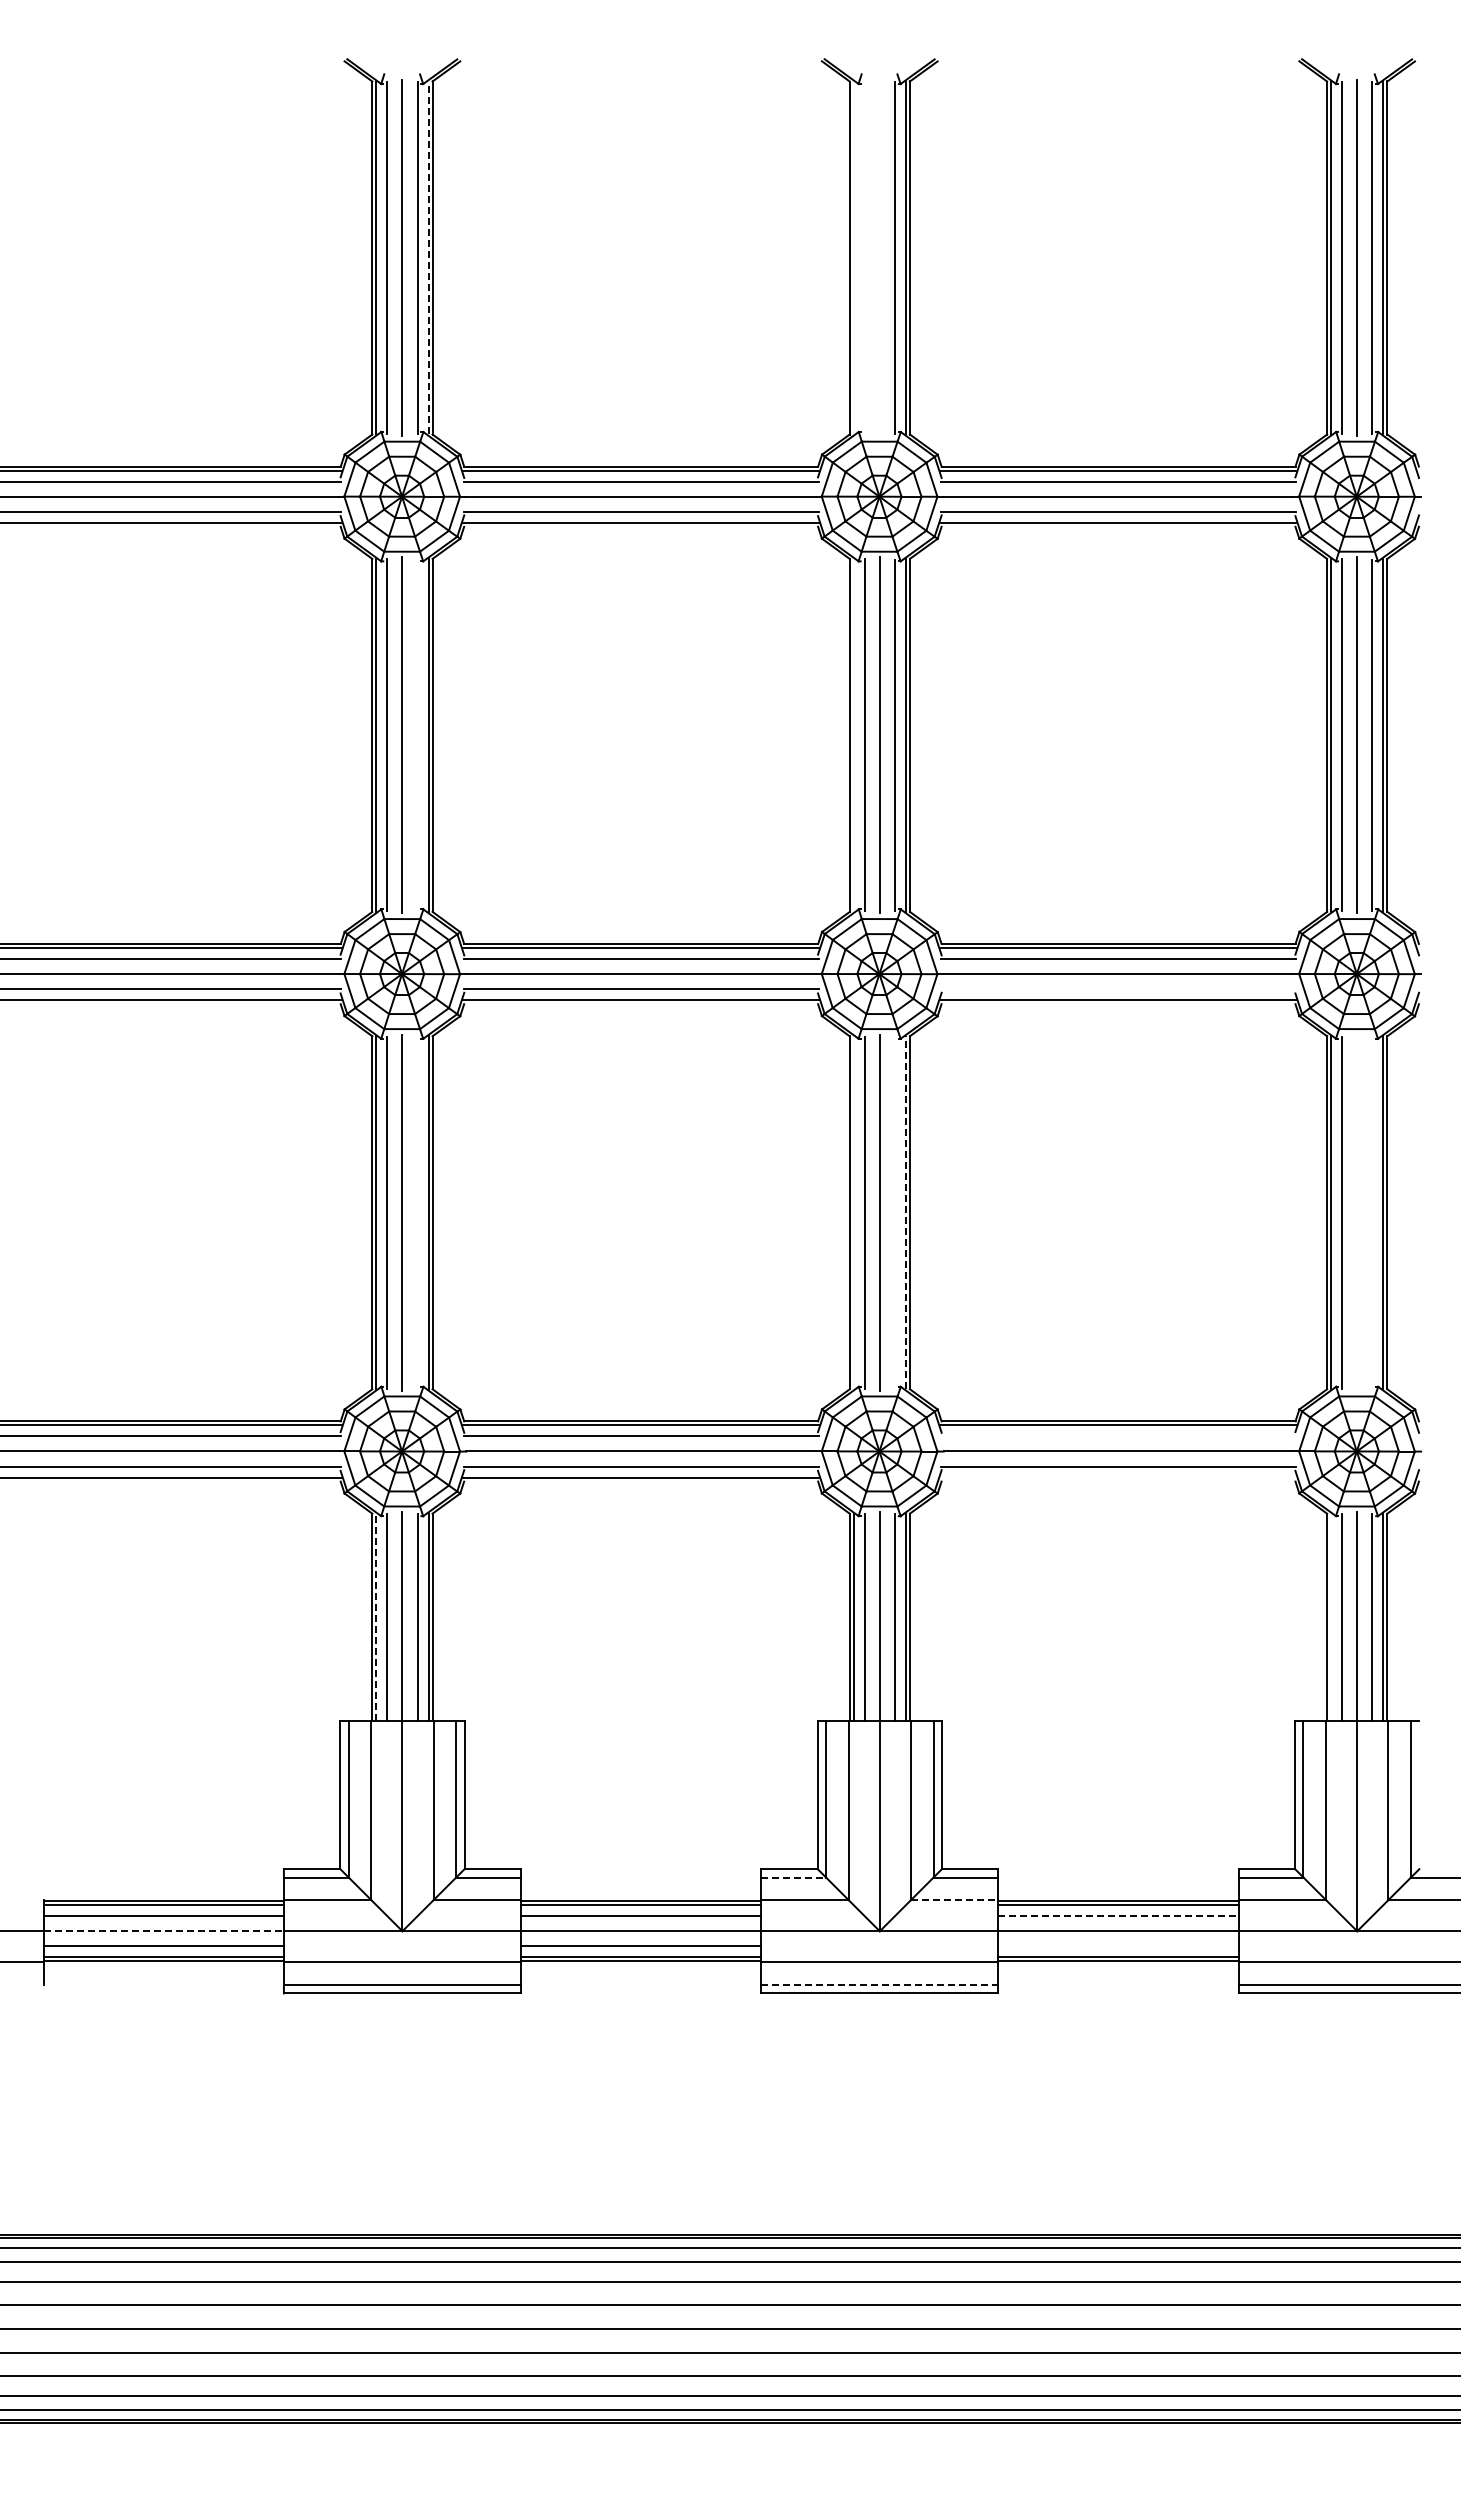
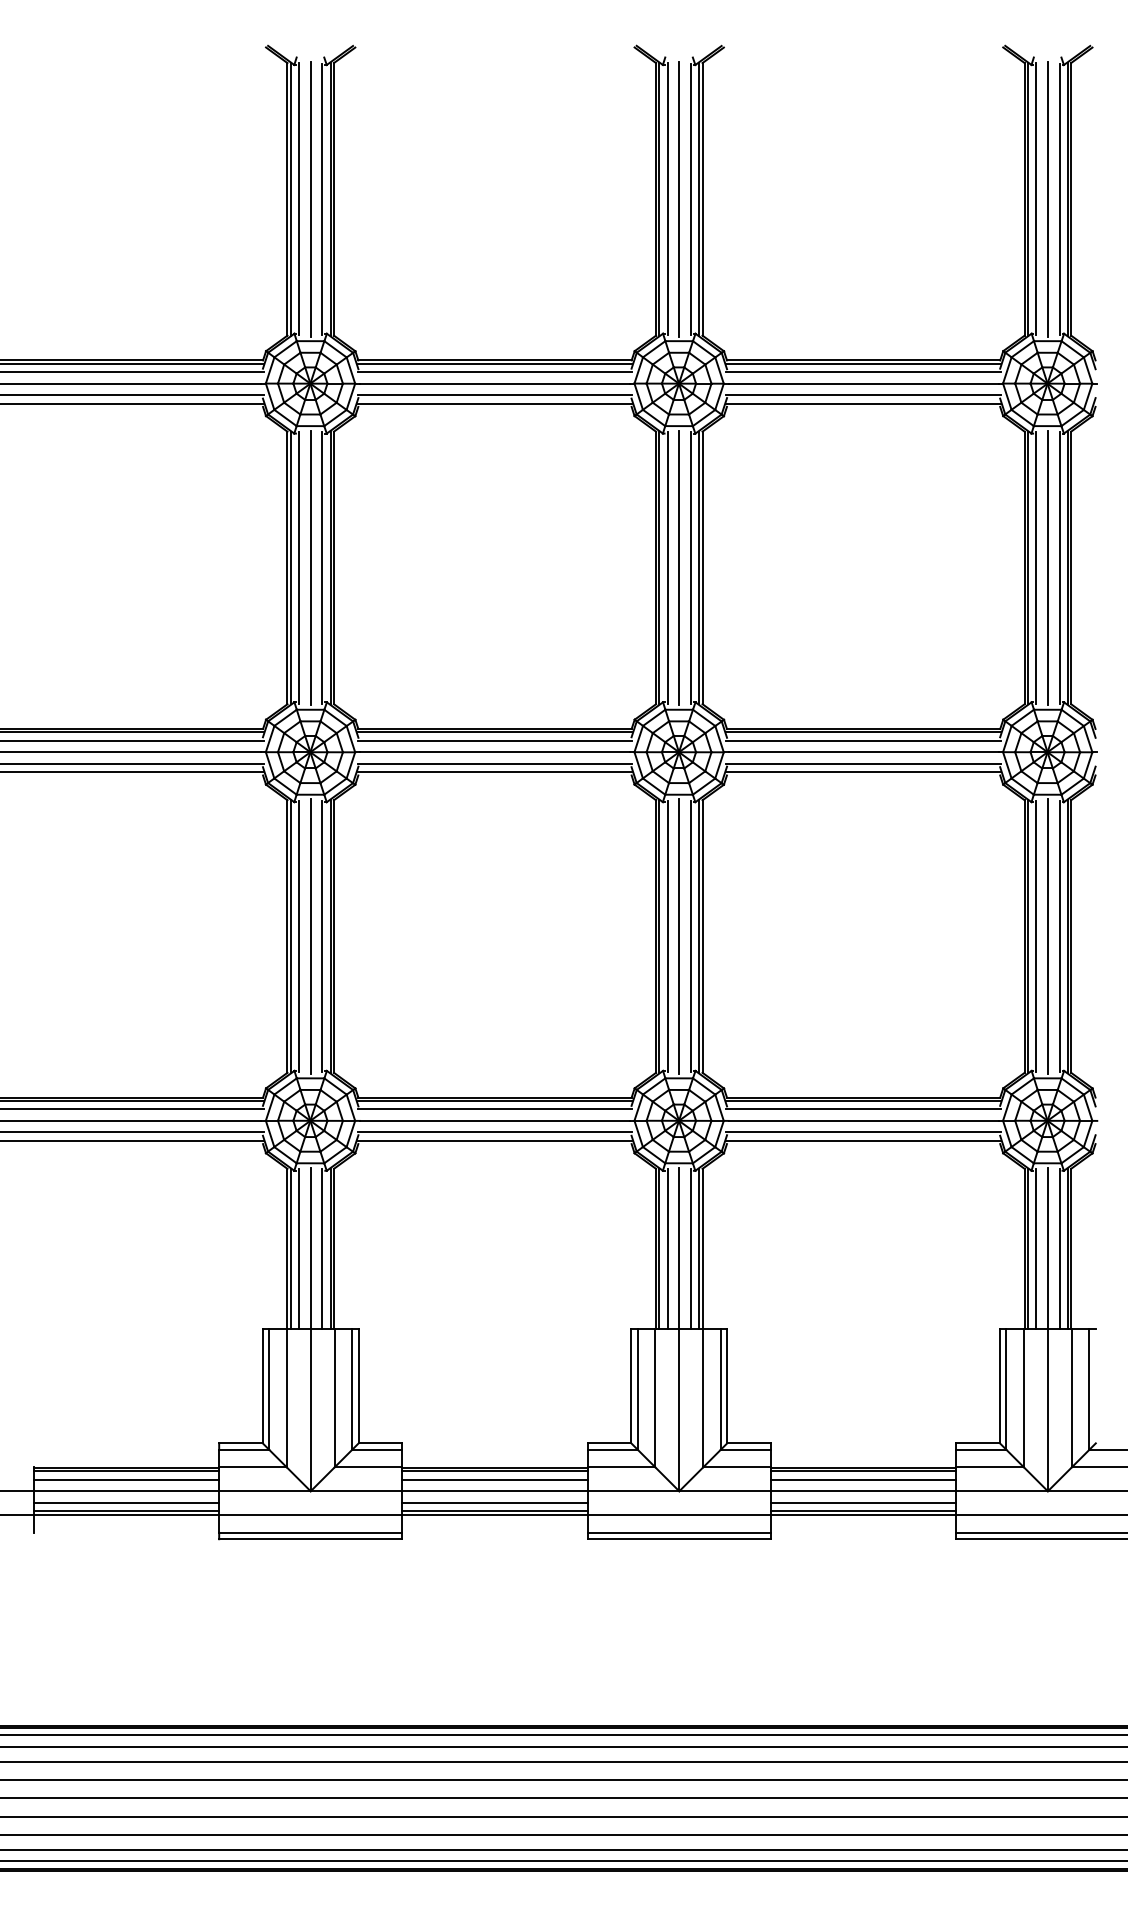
line: (428, 257) -> (330, 198), dashed -> solid
line: (853, 257) -> (658, 198), added
line: (864, 257) -> (667, 198), added
line: (879, 257) -> (679, 198), added
line: (417, 735) -> (322, 568), added
line: (853, 735) -> (658, 568), added
line: (1118, 989) -> (863, 764), added
line: (417, 1212) -> (322, 936), added
line: (853, 1212) -> (658, 936), added
line: (894, 1212) -> (690, 936), added
line: (905, 1212) -> (699, 936), dashed -> solid
line: (1357, 1212) -> (1048, 936), added
line: (1372, 1212) -> (1059, 936), added
line: (1118, 1436) -> (863, 1109), added
line: (1118, 1477) -> (863, 1140), added
line: (376, 1616) -> (290, 1248), dashed -> solid
line: (1331, 1616) -> (1028, 1248), added
line: (794, 1877) -> (613, 1449), dashed -> solid
line: (954, 1900) -> (736, 1467), dashed -> solid
line: (1119, 1916) -> (864, 1479), dashed -> solid
line: (164, 1931) -> (126, 1491), dashed -> solid
line: (1118, 1946) -> (863, 1503), added
line: (879, 1985) -> (679, 1533), dashed -> solid

